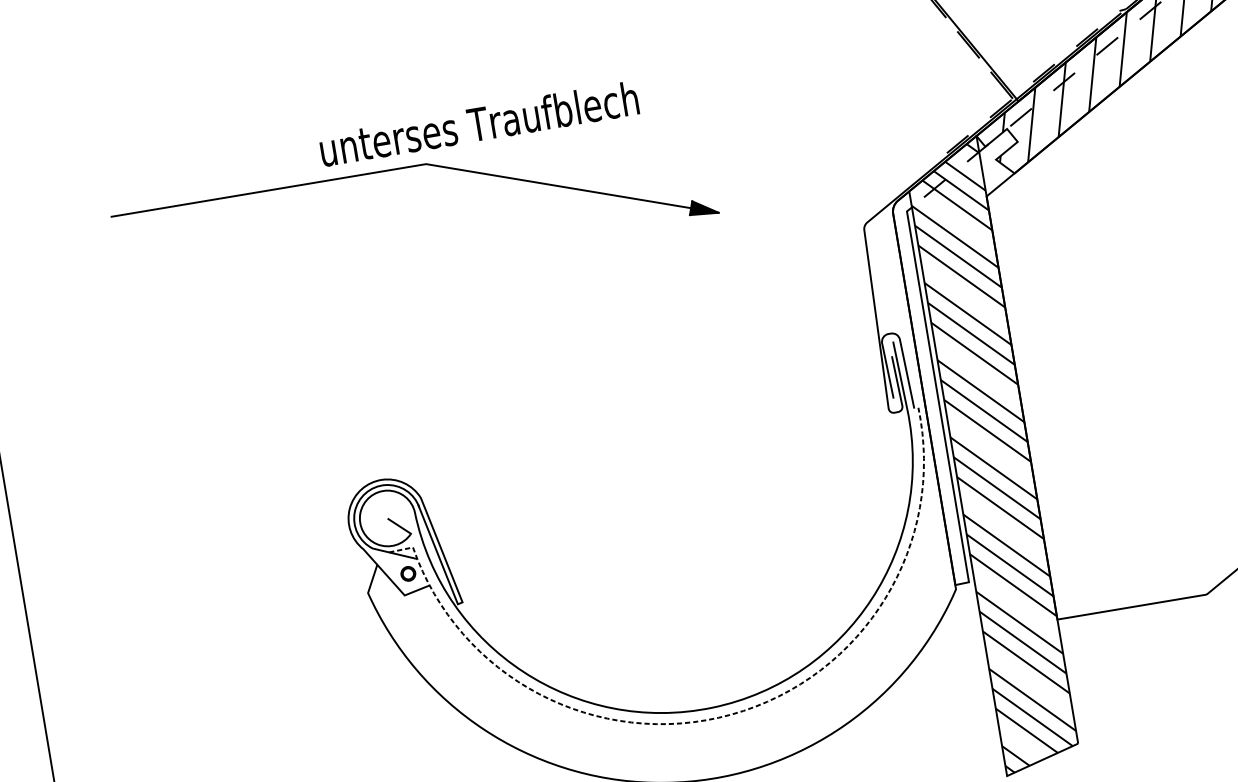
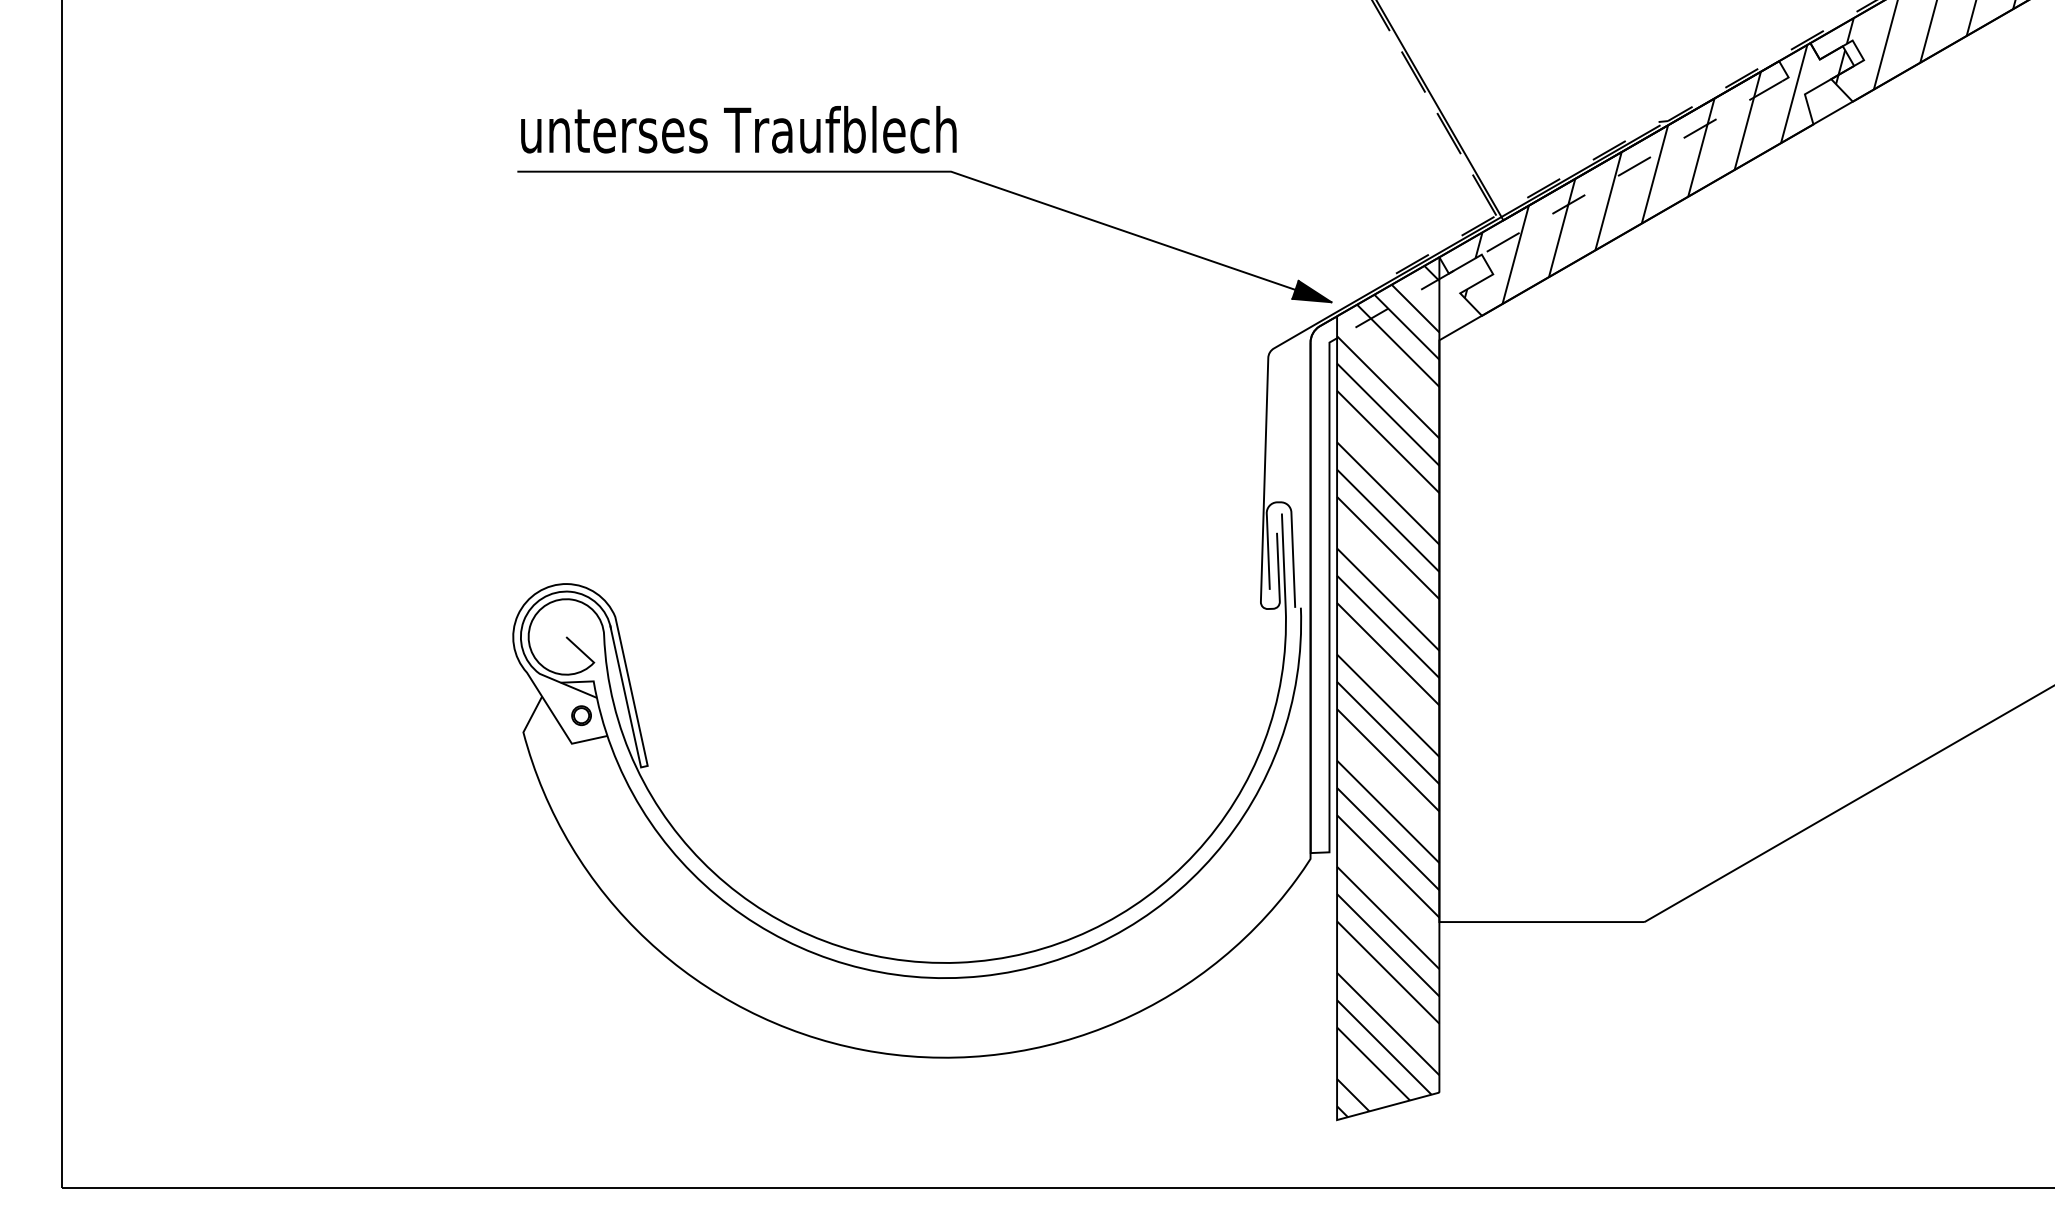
text: (478, 123) -> (738, 129), moved
part: (406, 167) -> (924, 172), moved
line: (720, 717) -> (966, 977), dashed -> solid

